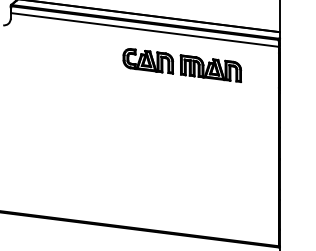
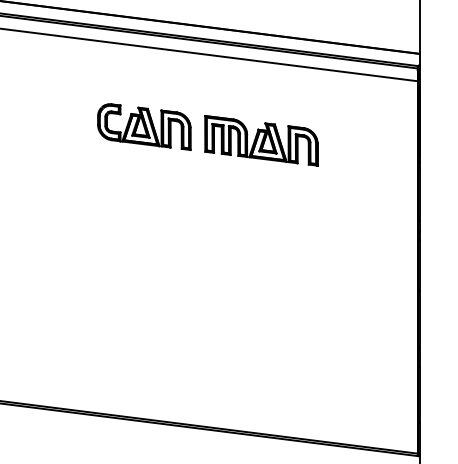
part: (182, 65) -> (208, 134), moved

